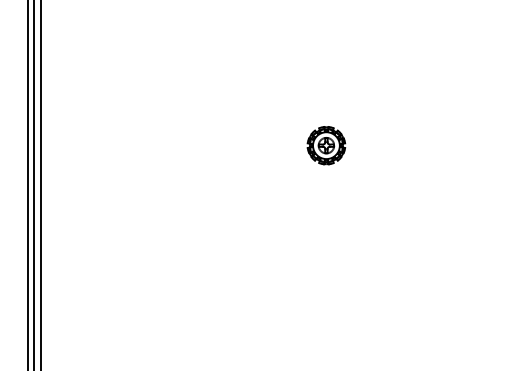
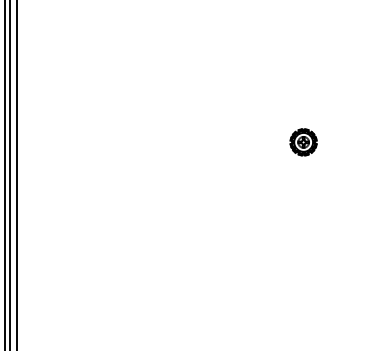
part: (326, 145) -> (303, 142), size x0.7

